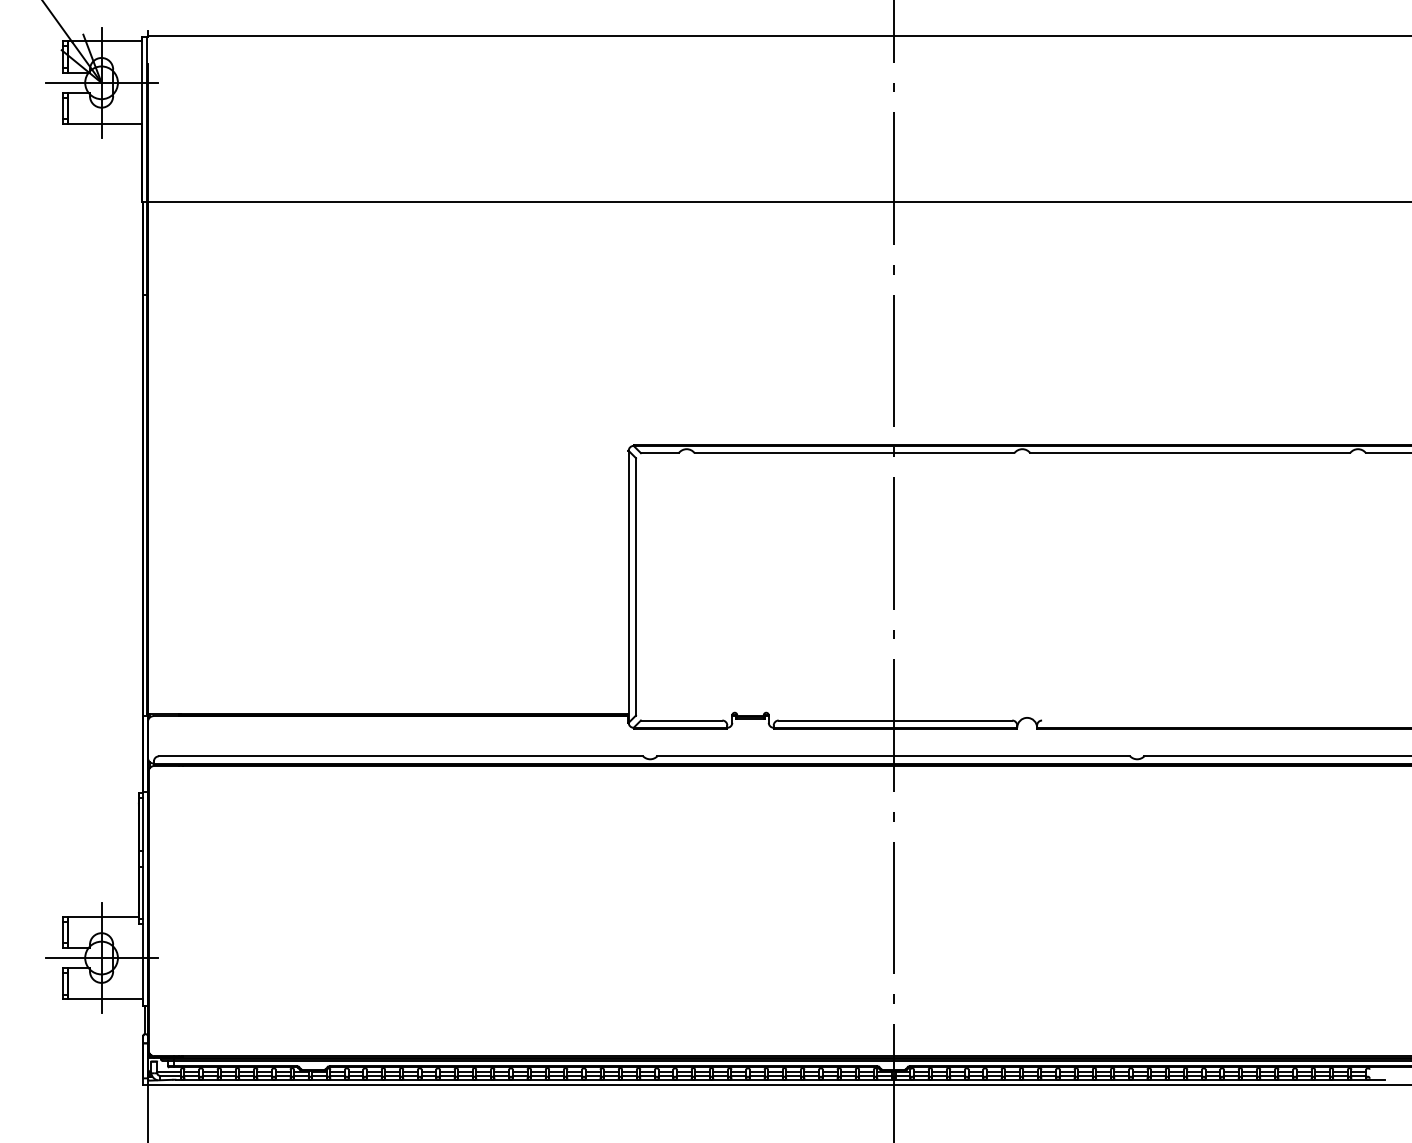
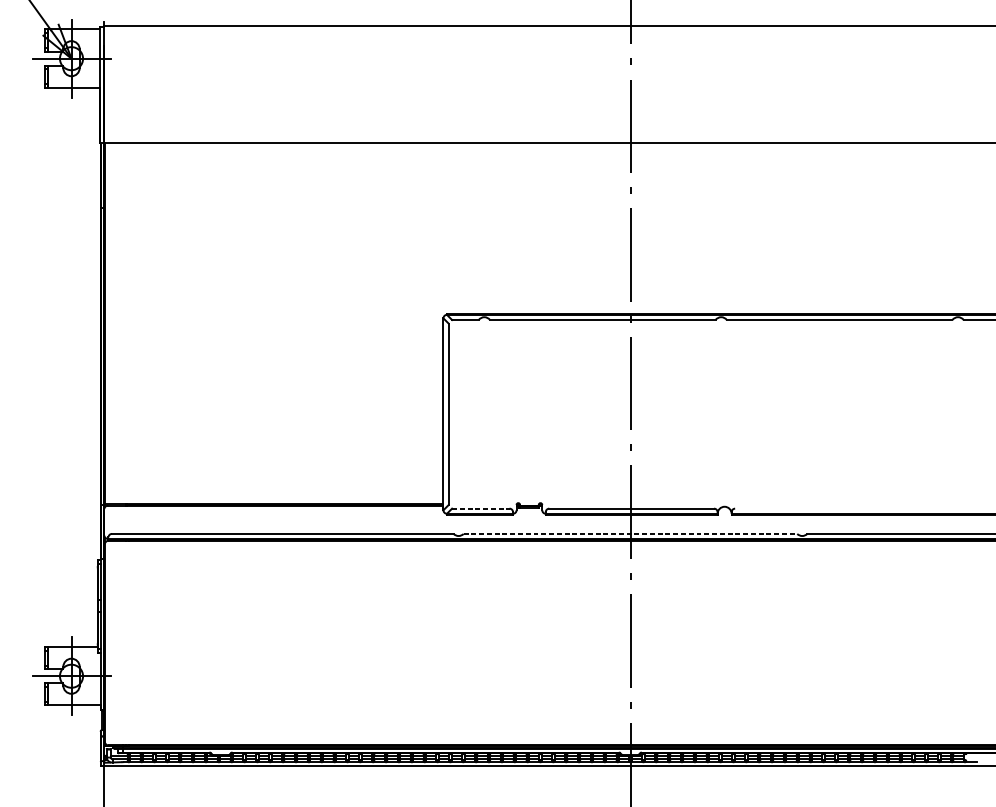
line: (681, 720) -> (480, 508), solid -> dashed
line: (894, 756) -> (631, 534), solid -> dashed

